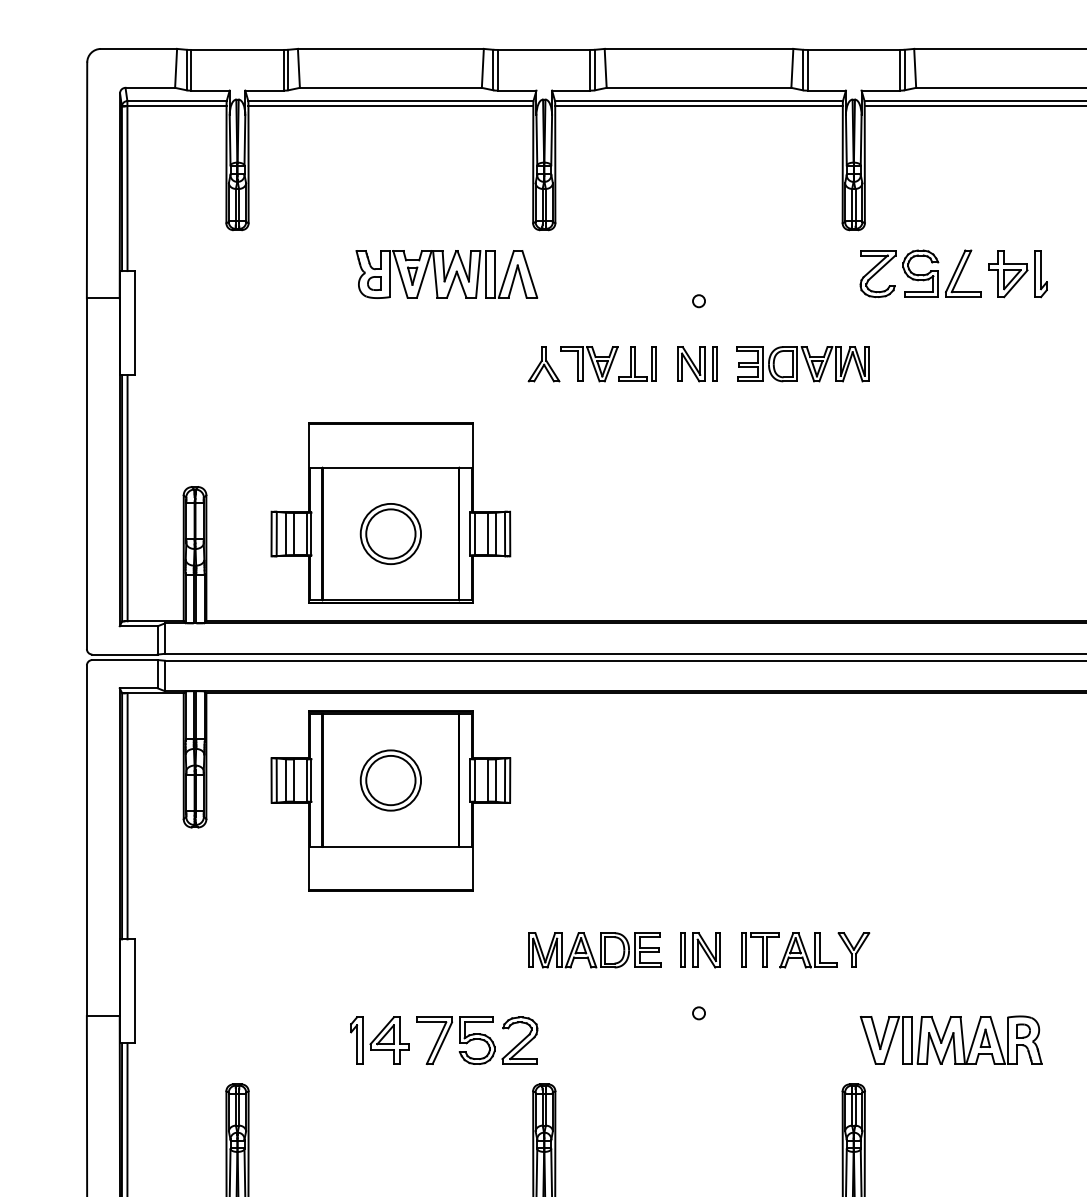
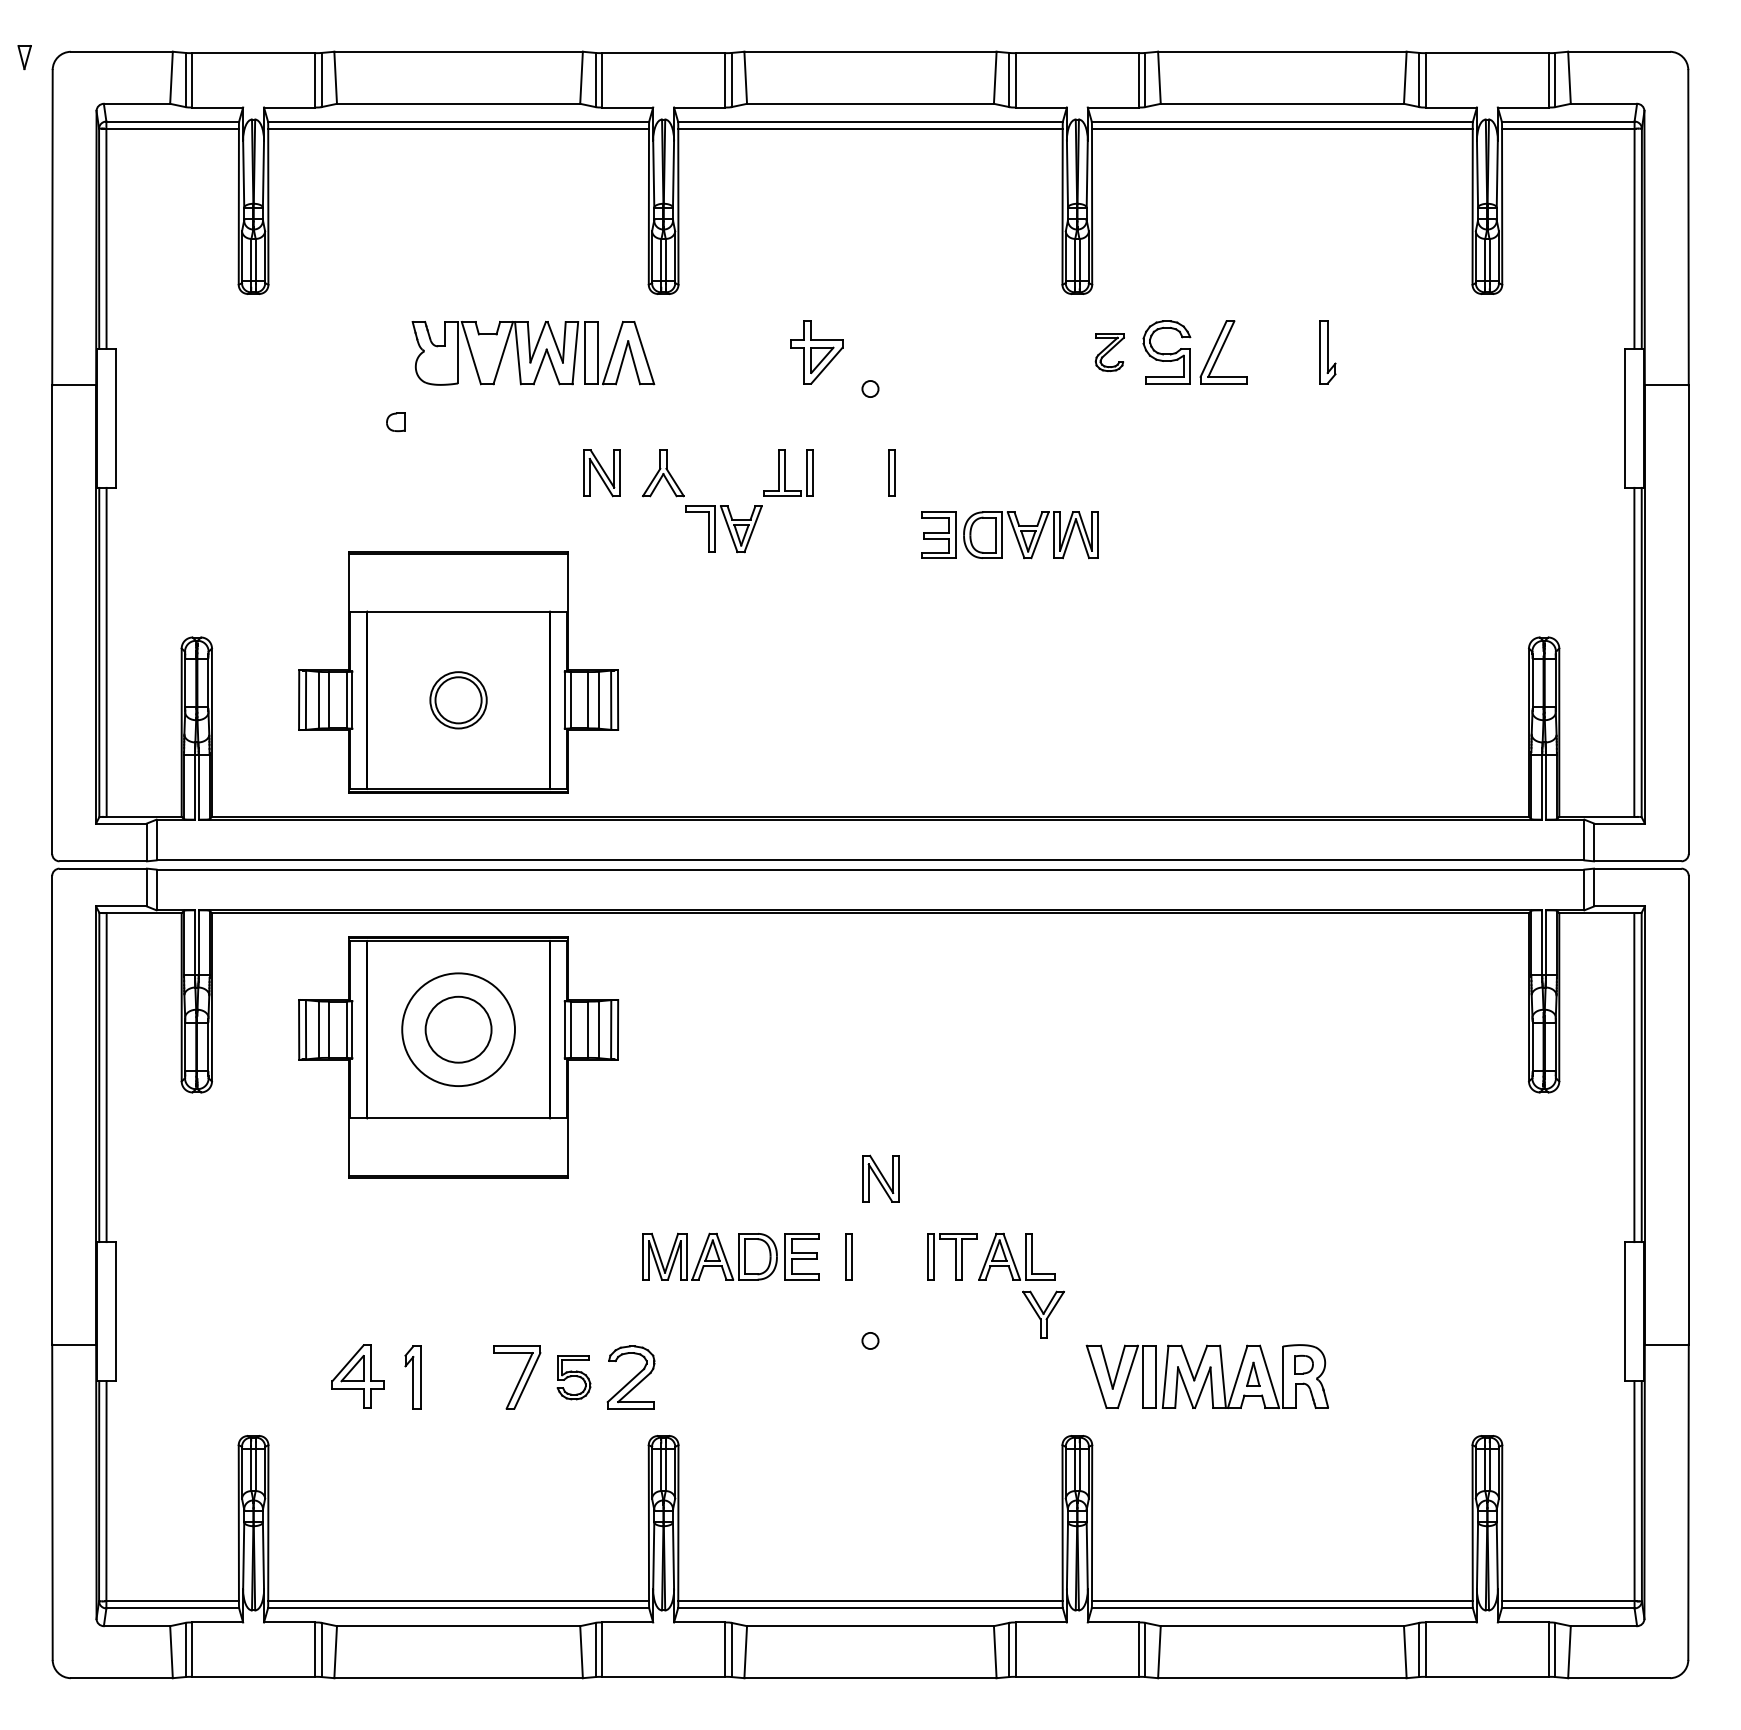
part: (877, 273) -> (1109, 352), size x0.6
part: (1007, 273) -> (816, 352), moved
part: (412, 276) -> (24, 57), moved
part: (374, 283) -> (395, 422), moved
part: (589, 364) -> (723, 529), moved
part: (690, 364) -> (601, 473), moved
part: (803, 364) -> (1009, 535), moved
part: (390, 534) -> (458, 700), size x0.7
circle: (390, 780) -> (458, 1029), size x1.4
part: (706, 950) -> (880, 1178), moved
part: (853, 950) -> (1043, 1314), moved
part: (389, 1040) -> (357, 1376), moved
part: (476, 1040) -> (573, 1377), size x0.7

